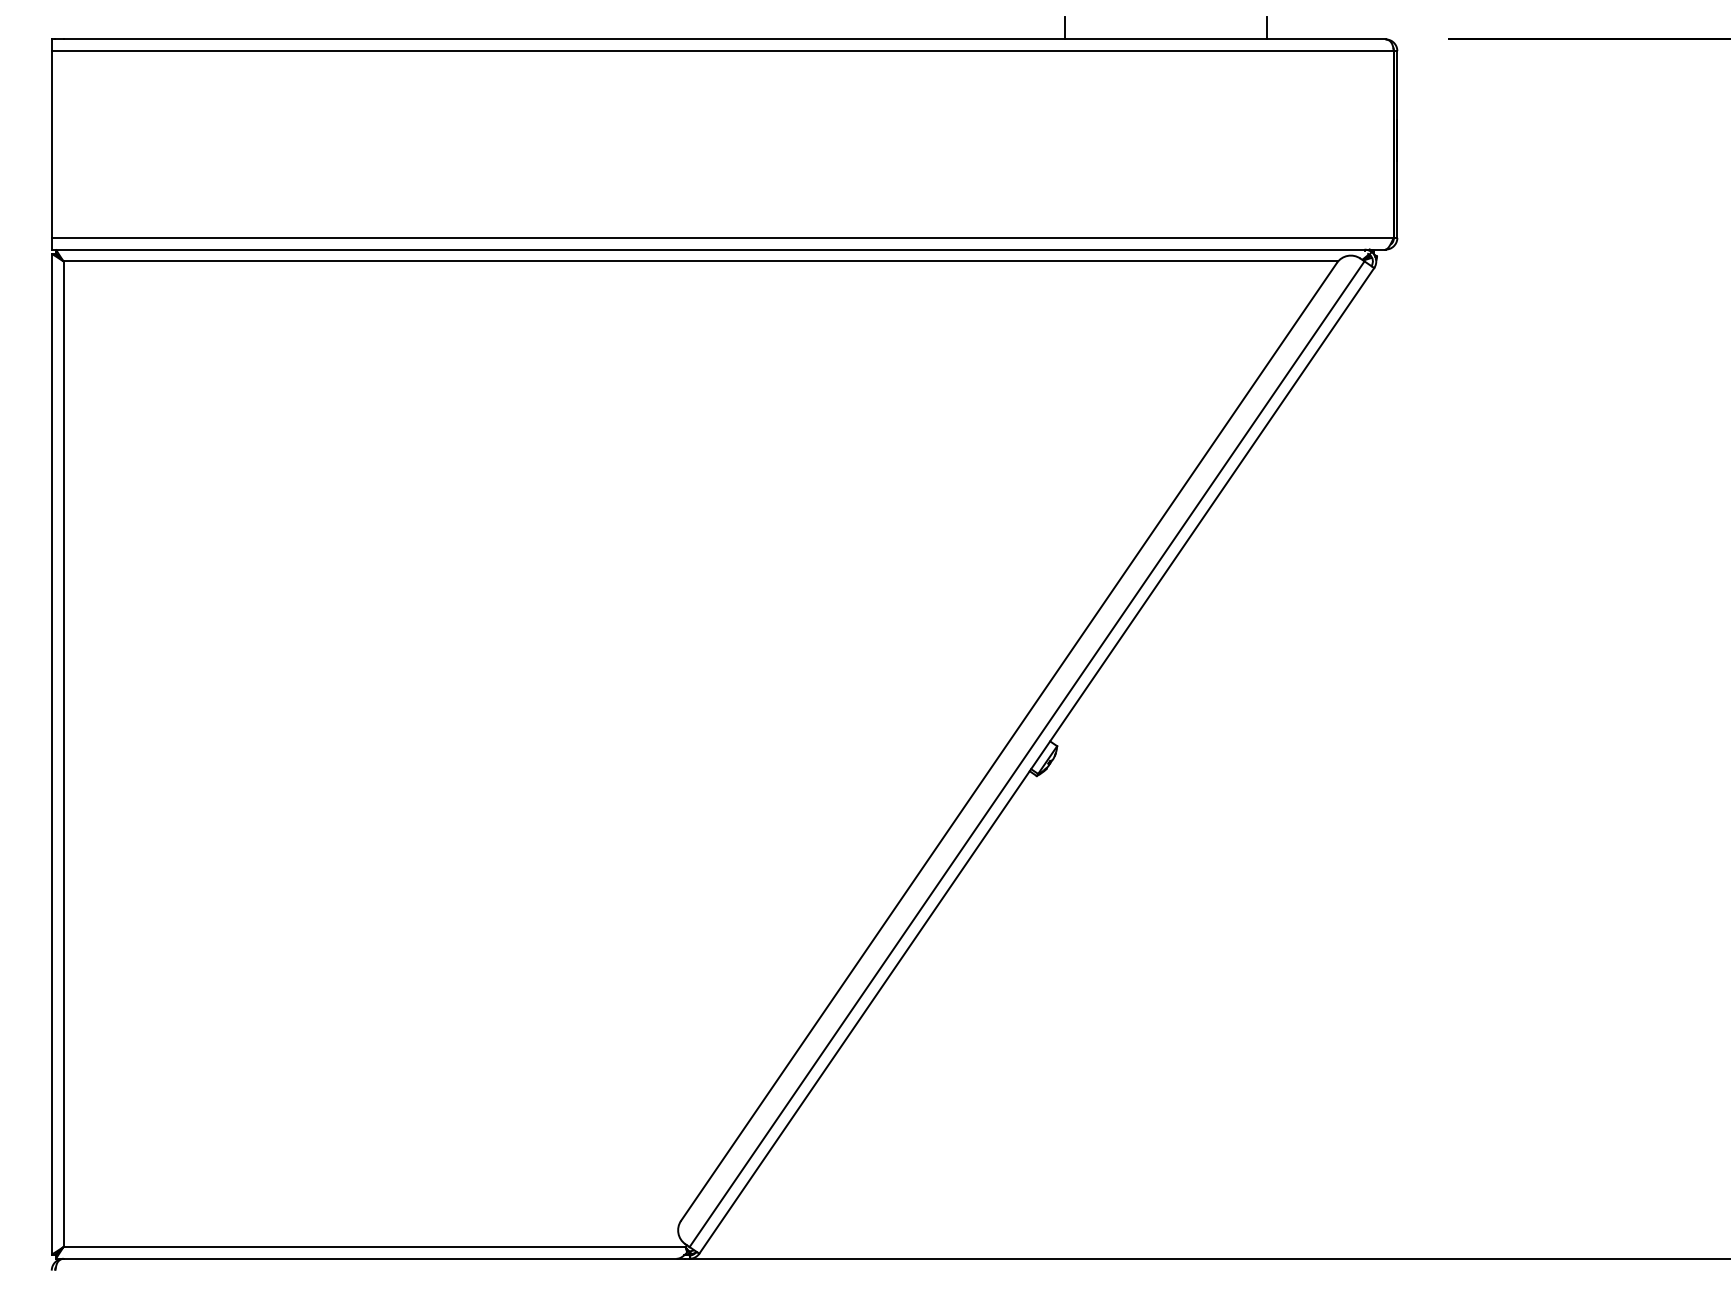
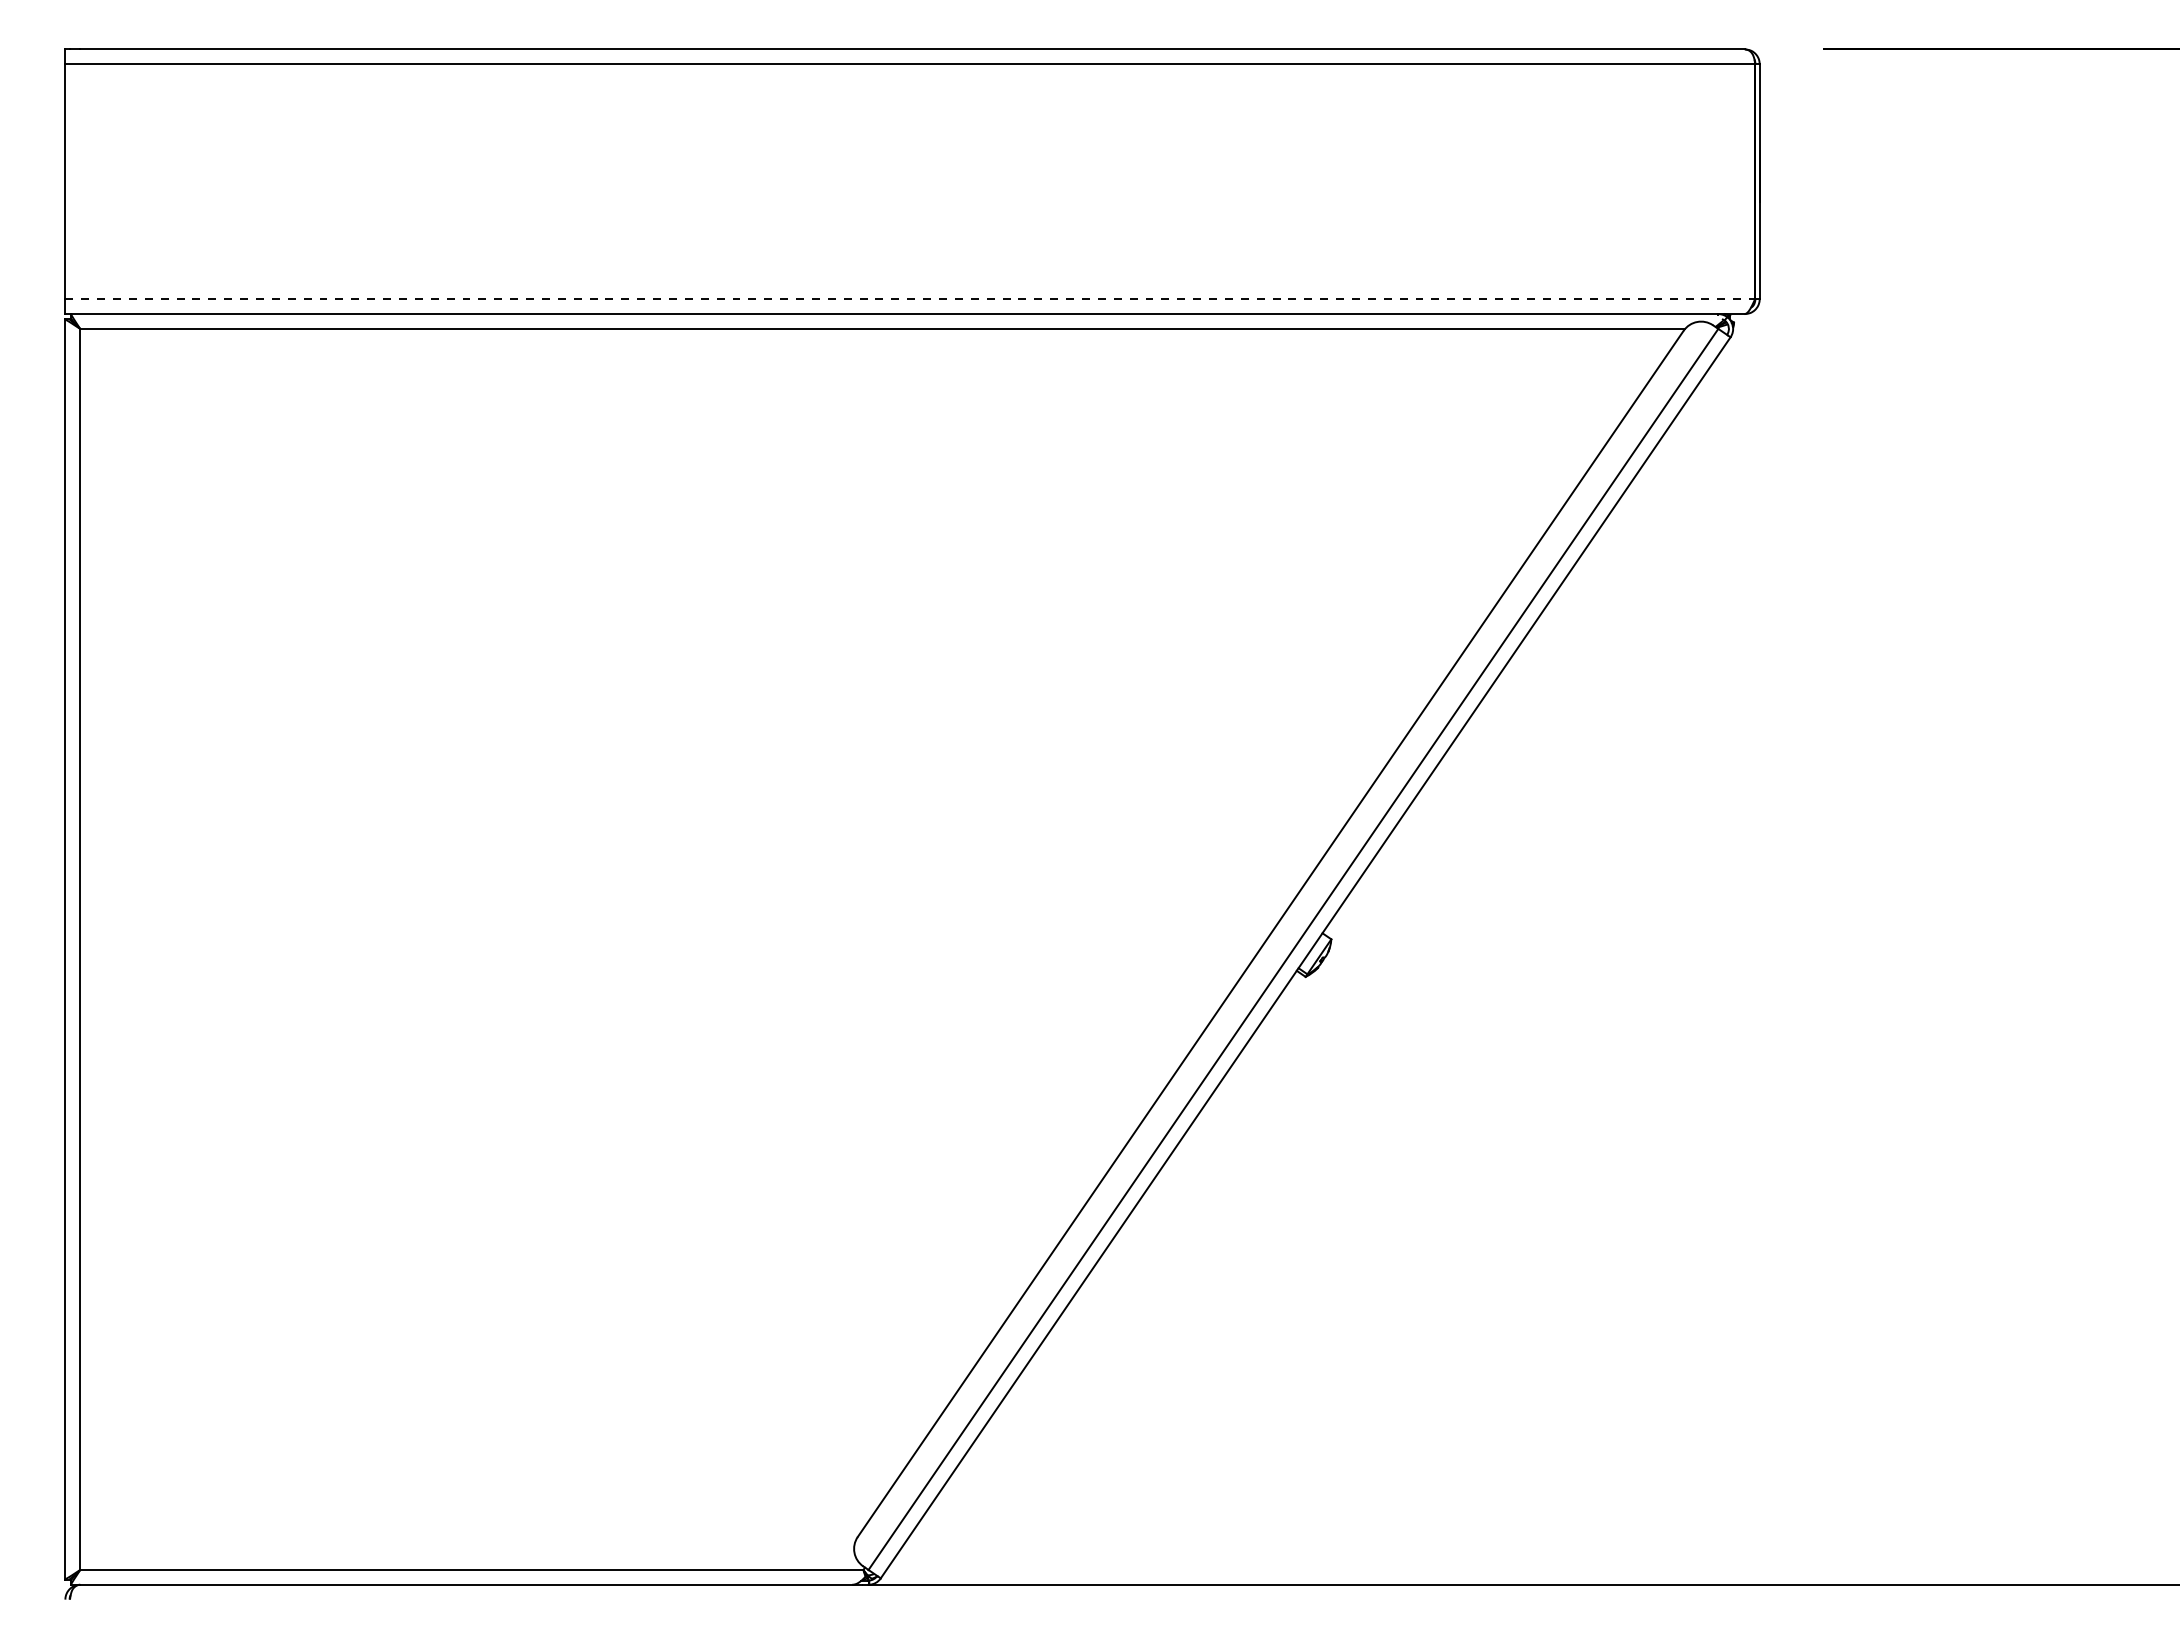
line: (1065, 27) -> (1341, 34), removed
line: (1266, 27) -> (1595, 34), removed
line: (722, 238) -> (910, 299), solid -> dashed

